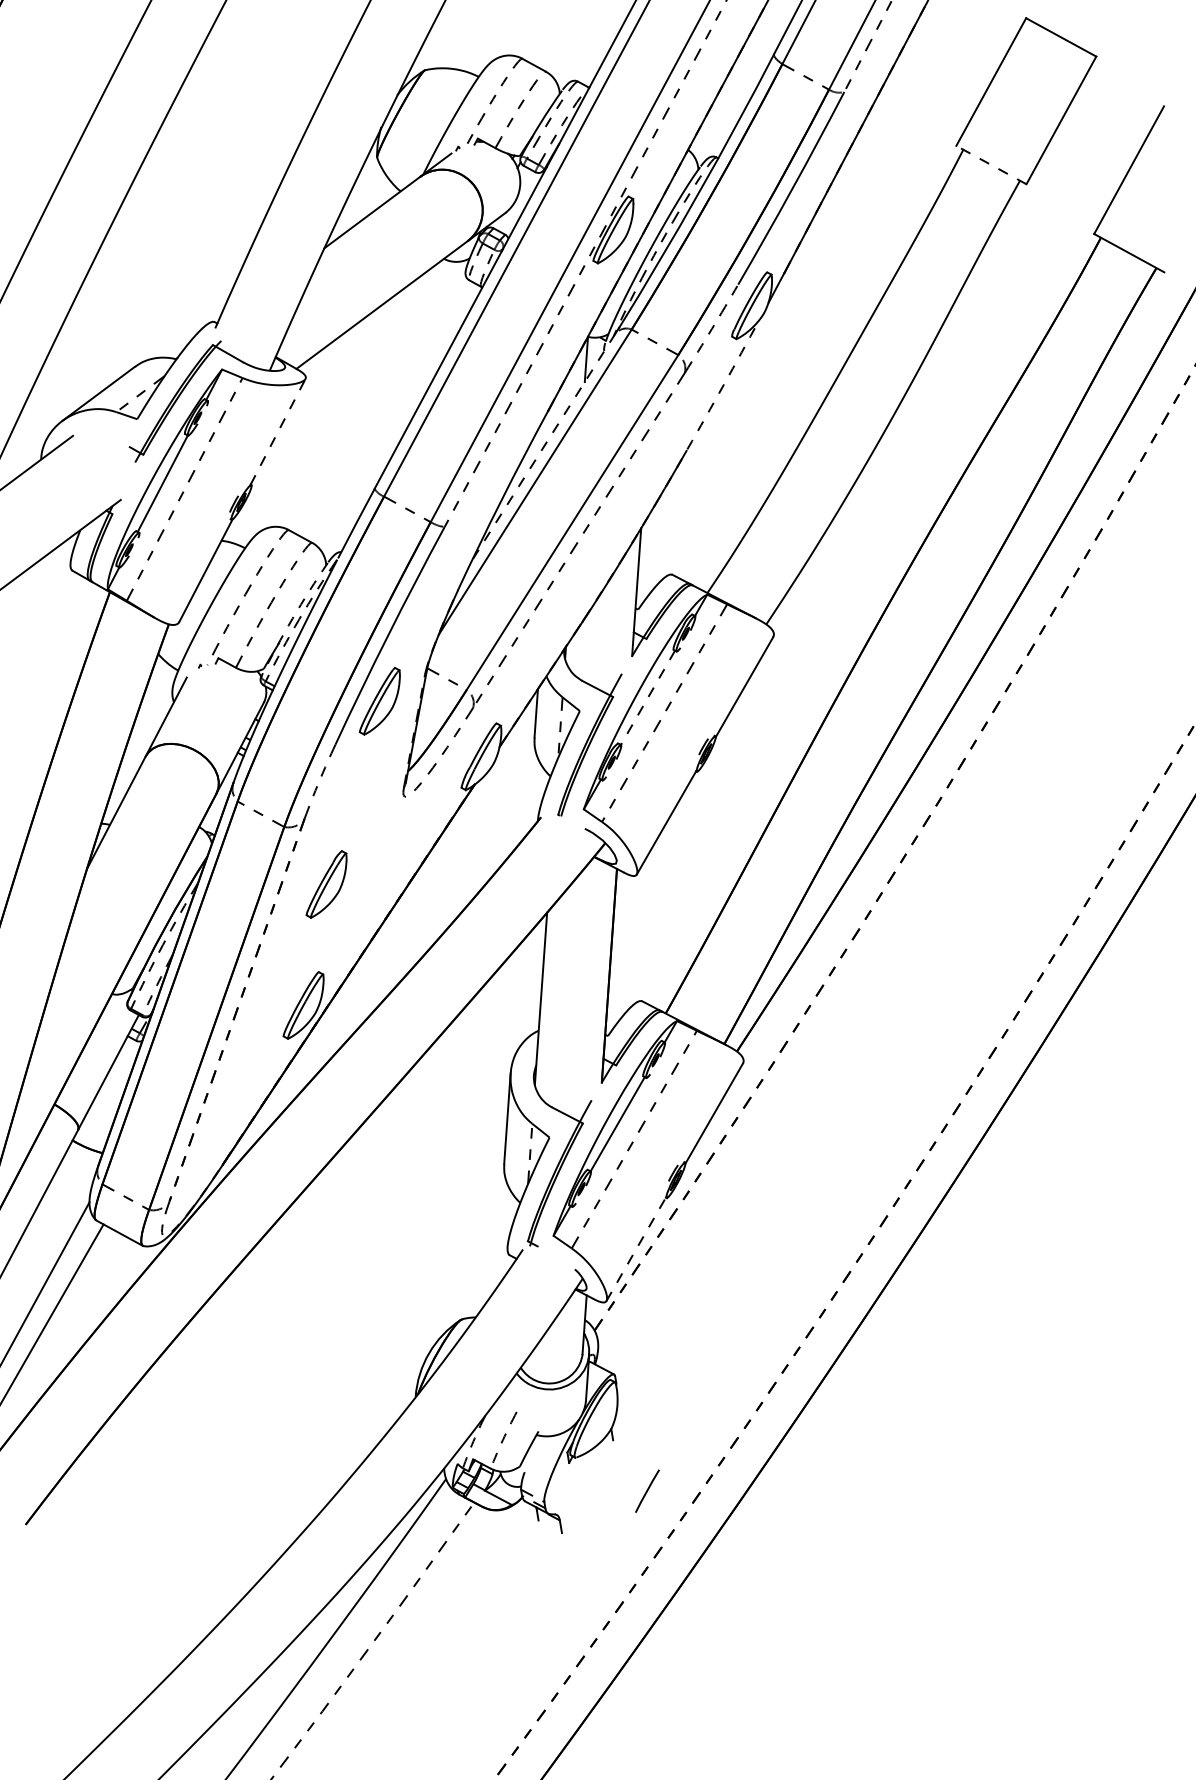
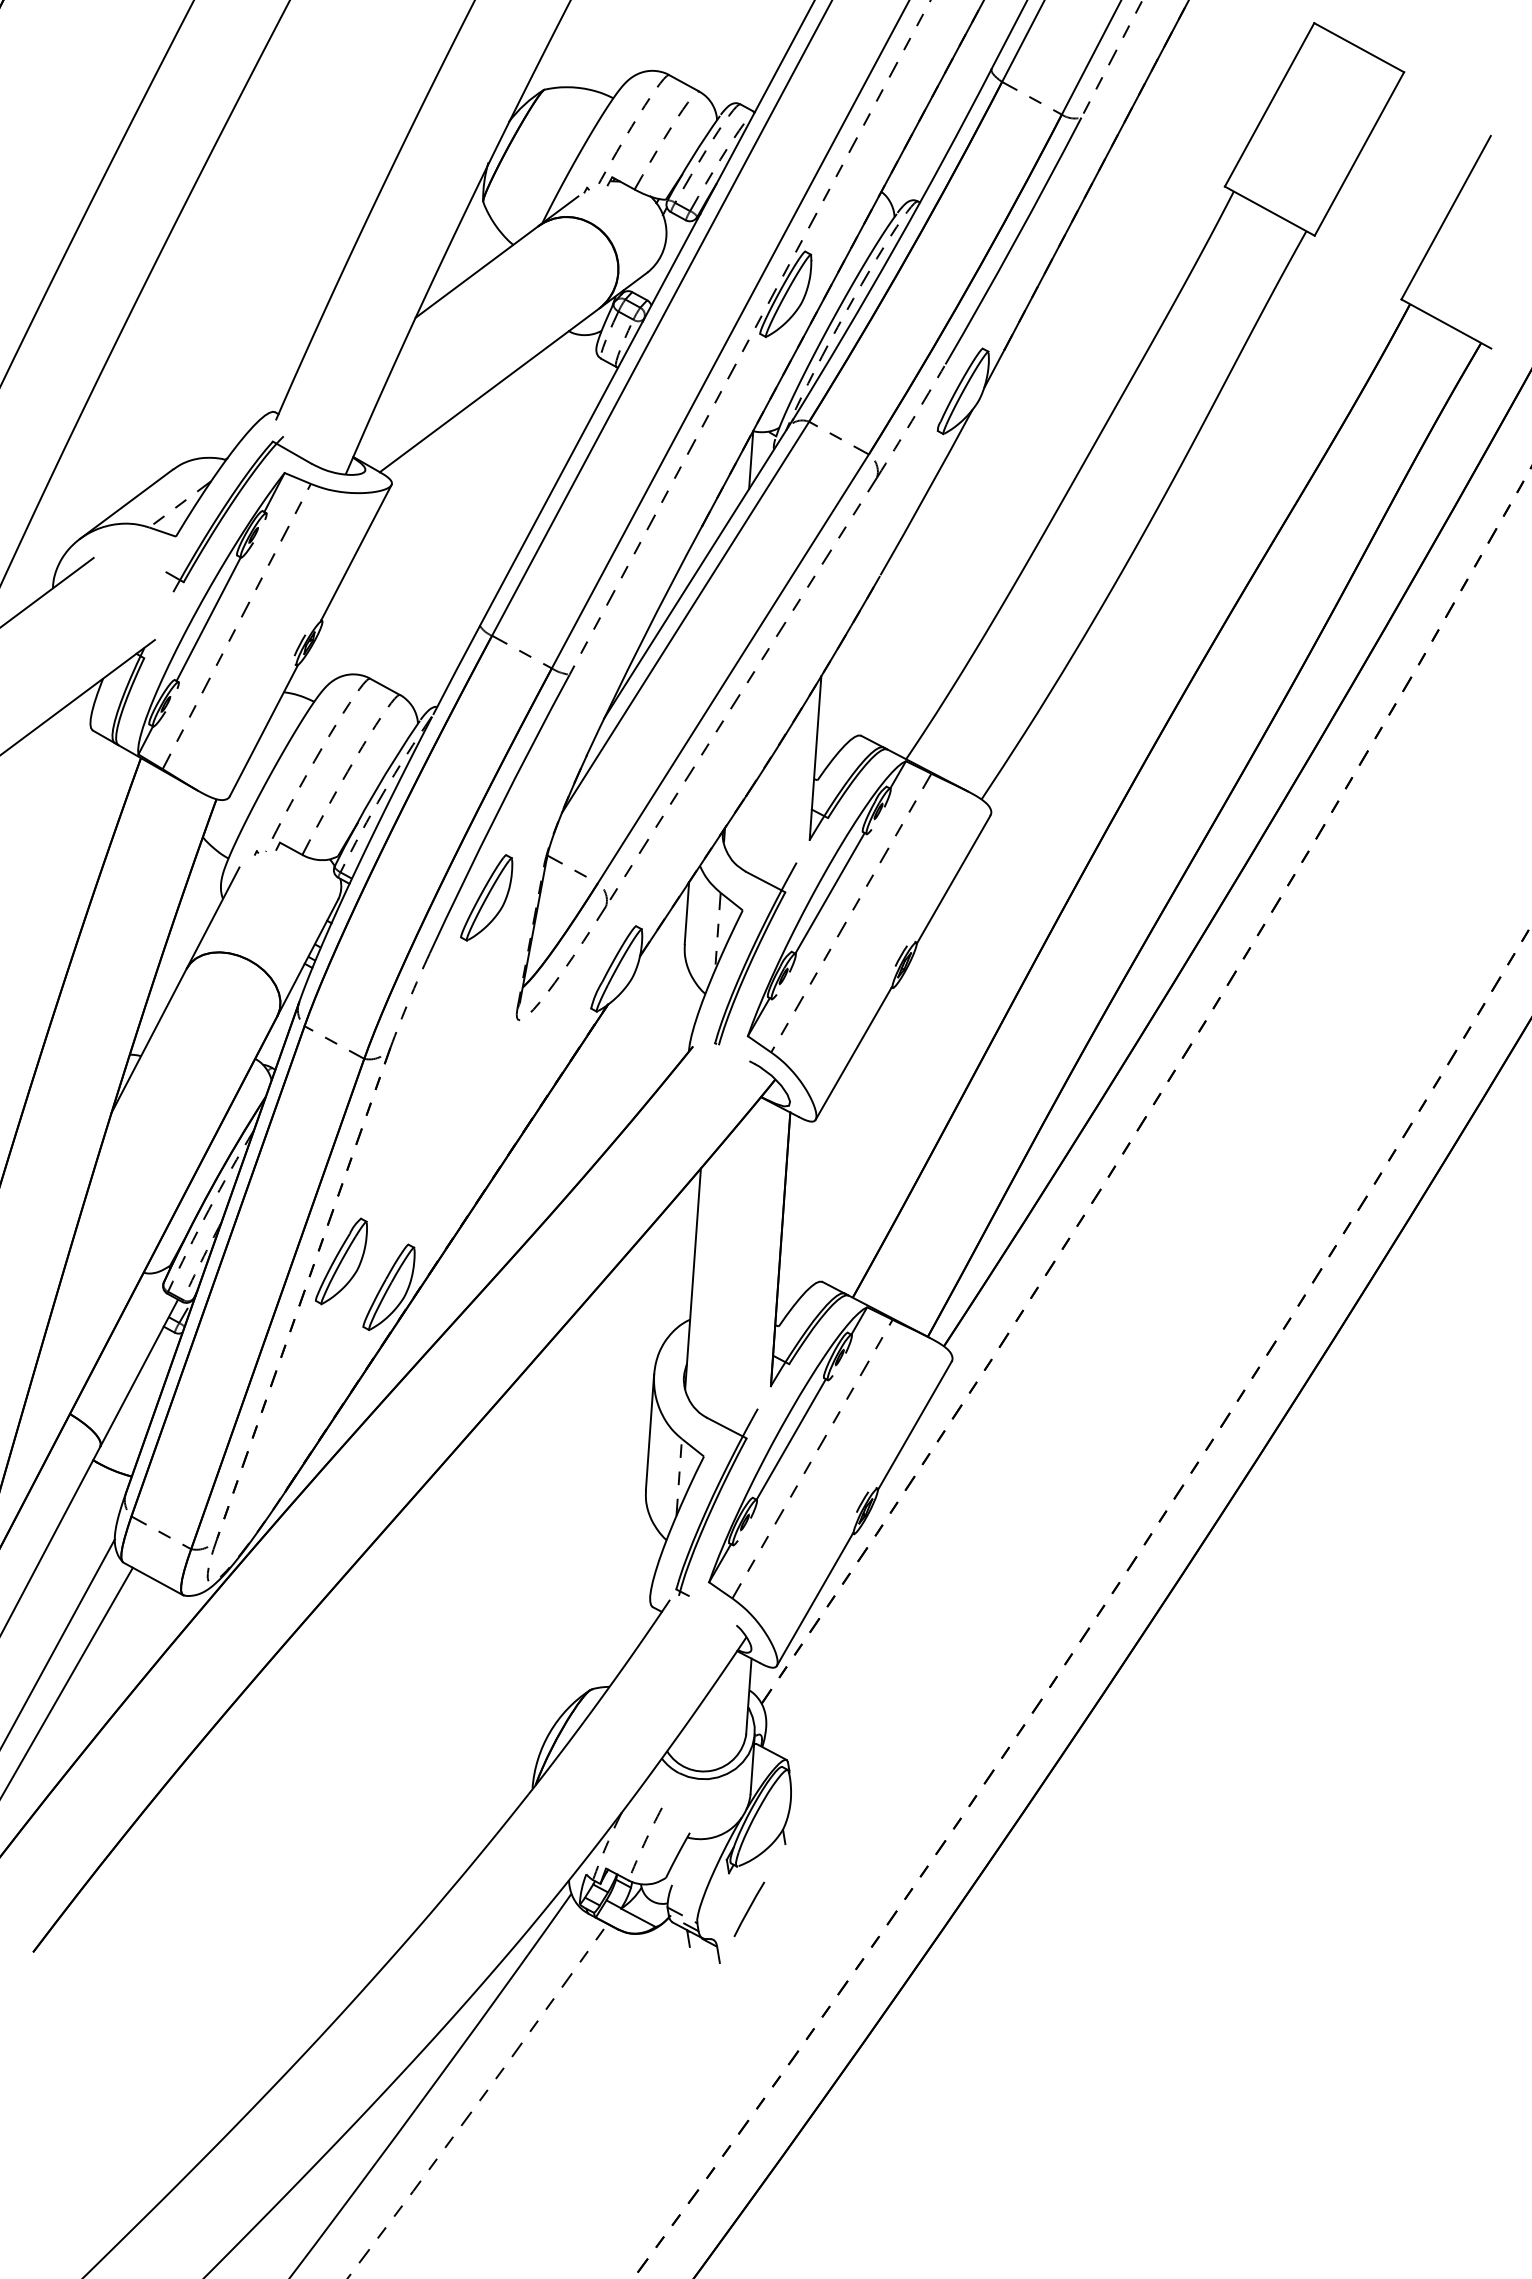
line: (991, 164) -> (1269, 210), dashed -> solid
arc: (724, 384) -> (927, 492), dashed -> solid
line: (278, 431) -> (356, 552), dashed -> solid
line: (542, 448) -> (695, 573), dashed -> solid
arc: (292, 619) -> (374, 792), dashed -> solid
line: (648, 697) -> (830, 893), dashed -> solid
part: (326, 884) -> (341, 1261), moved
line: (636, 1249) -> (815, 1599), dashed -> solid
line: (647, 1490) -> (749, 1908), moved

